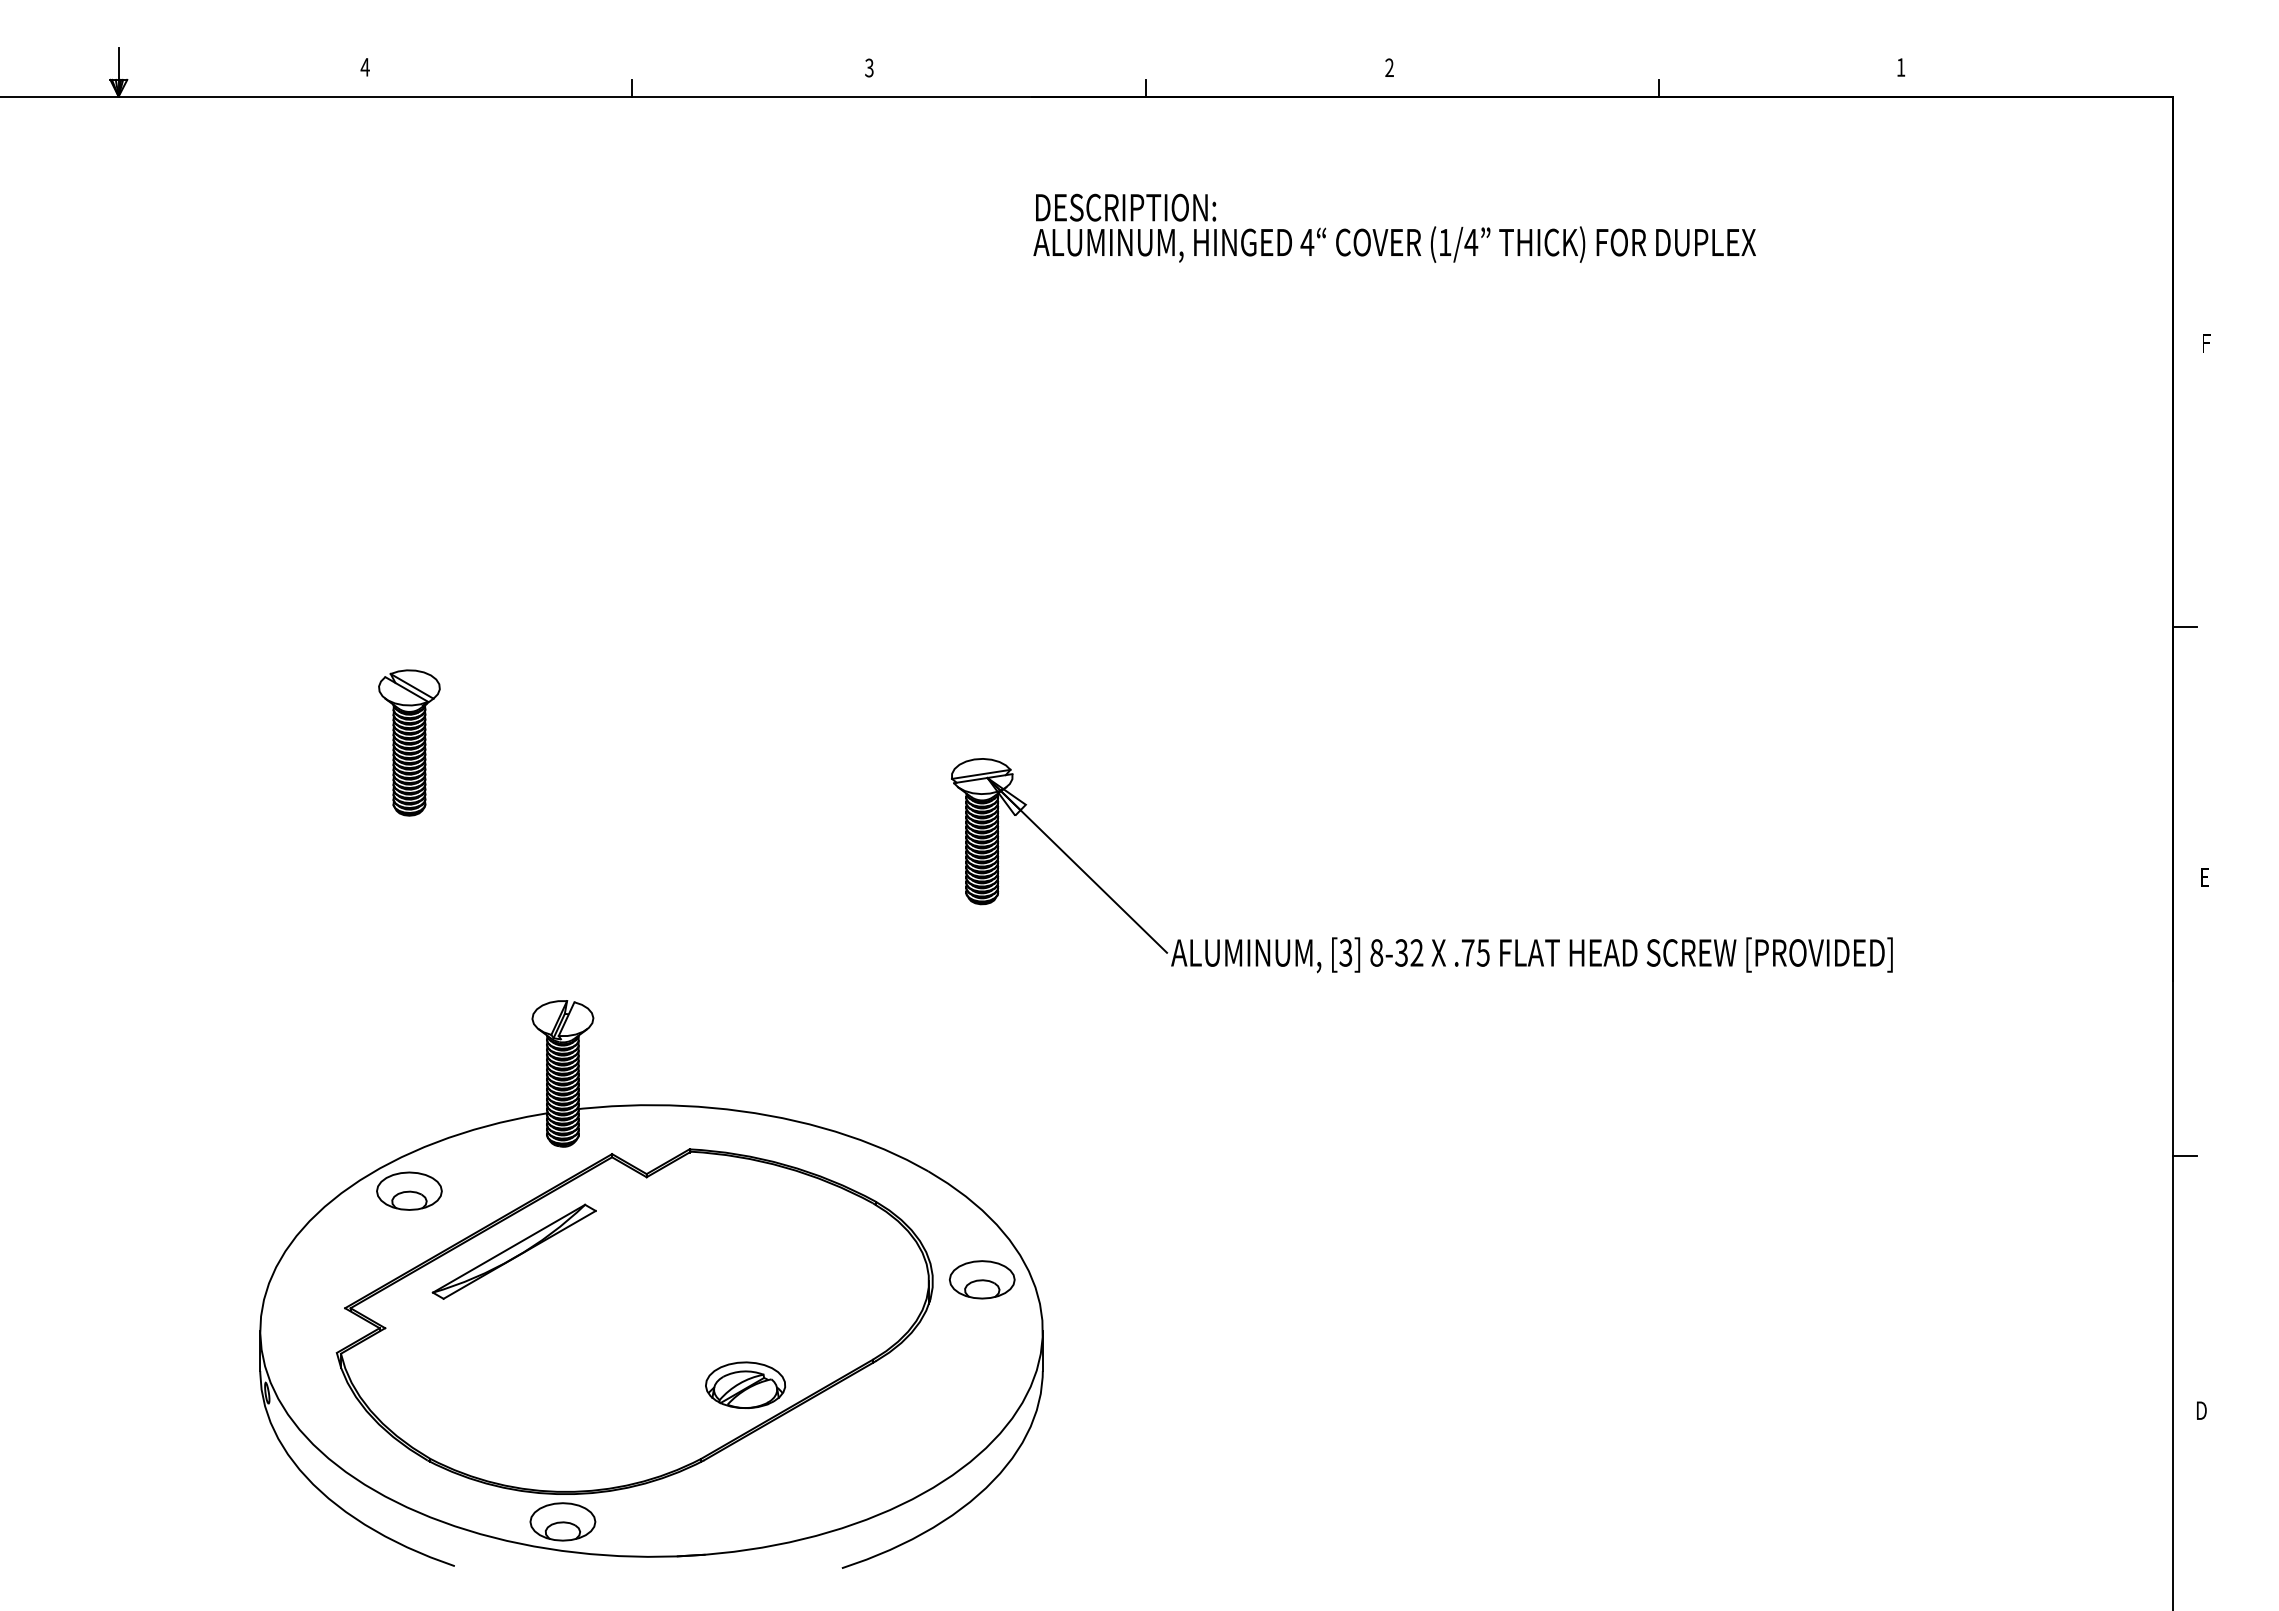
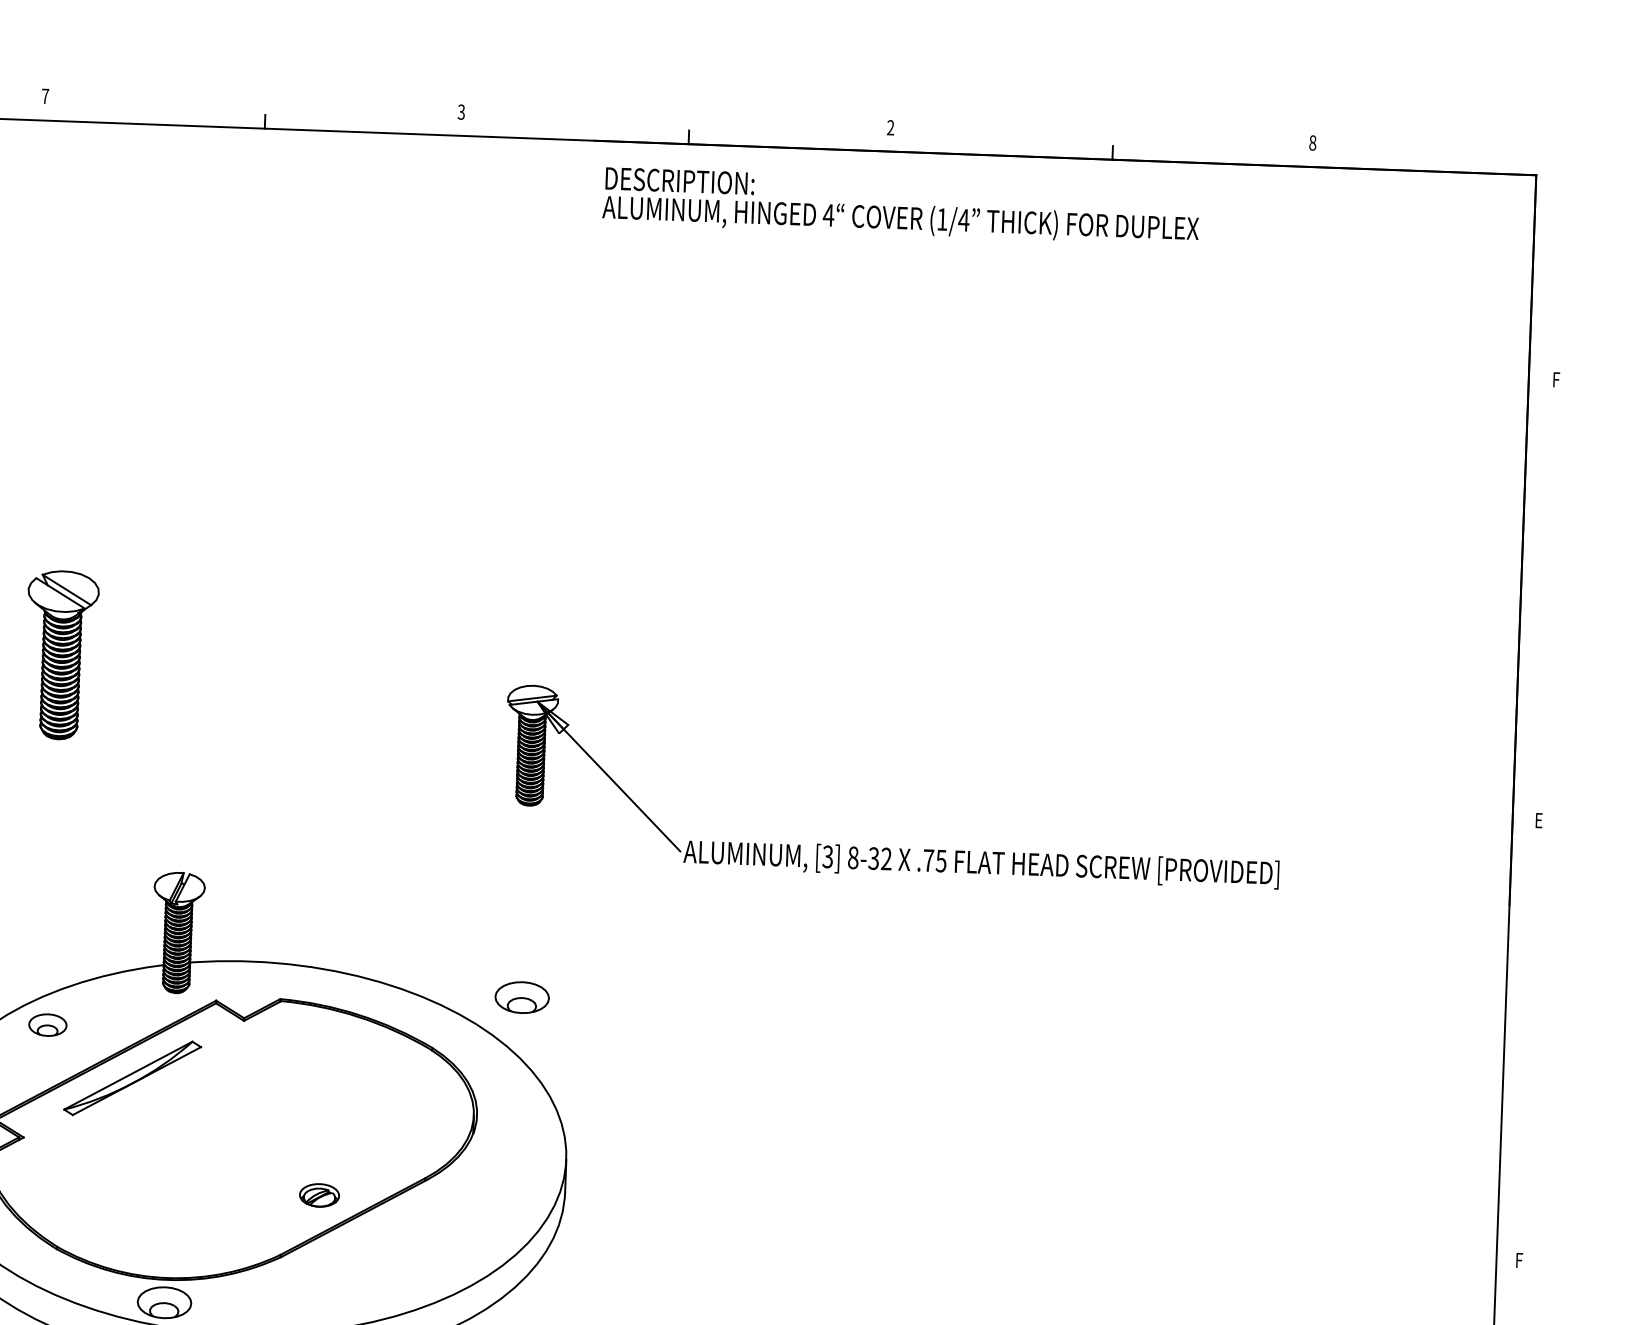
text: (364, 67) -> (44, 96), 4 -> 7
text: (1900, 67) -> (1312, 142), 1 -> 8
text: (1394, 227) -> (901, 205), moved
line: (2184, 626) -> (1529, 612), removed
part: (409, 742) -> (61, 654), size x1.4
line: (2184, 1156) -> (1513, 1050), removed
part: (409, 1190) -> (47, 1024), size x0.7
part: (982, 1279) -> (522, 997), moved
part: (745, 1384) -> (319, 1194), size x0.6
text: (2201, 1410) -> (1520, 1260), D -> F

